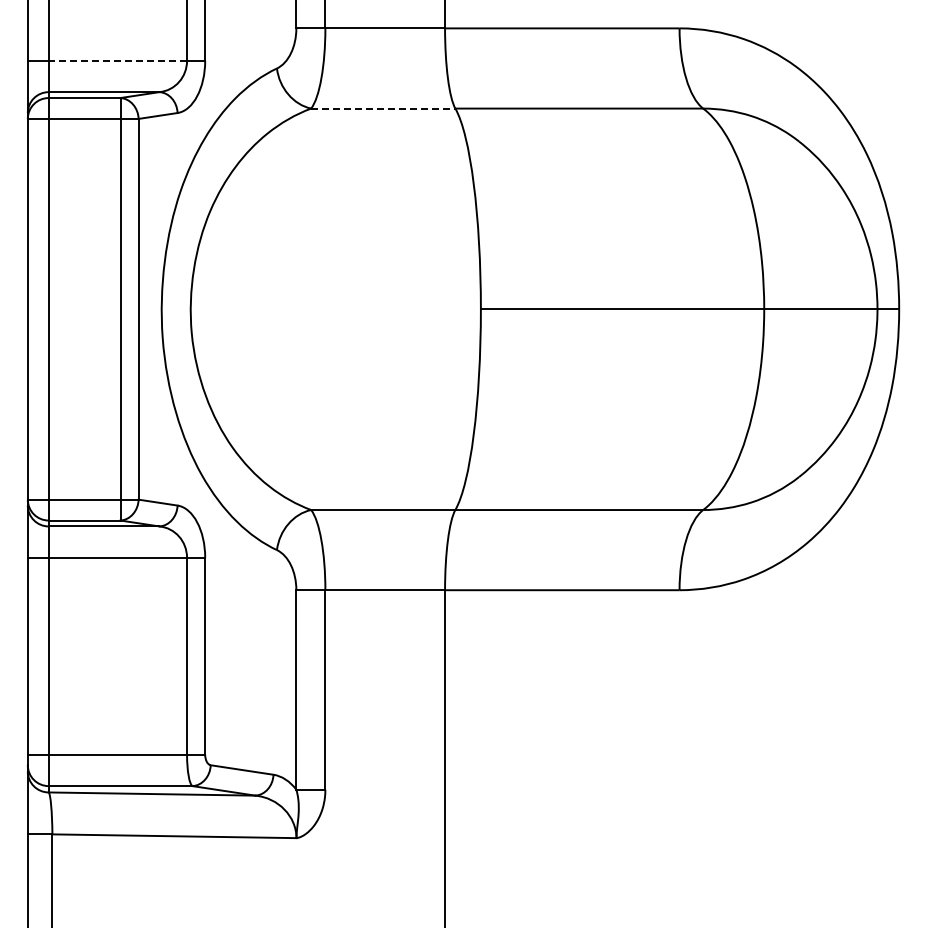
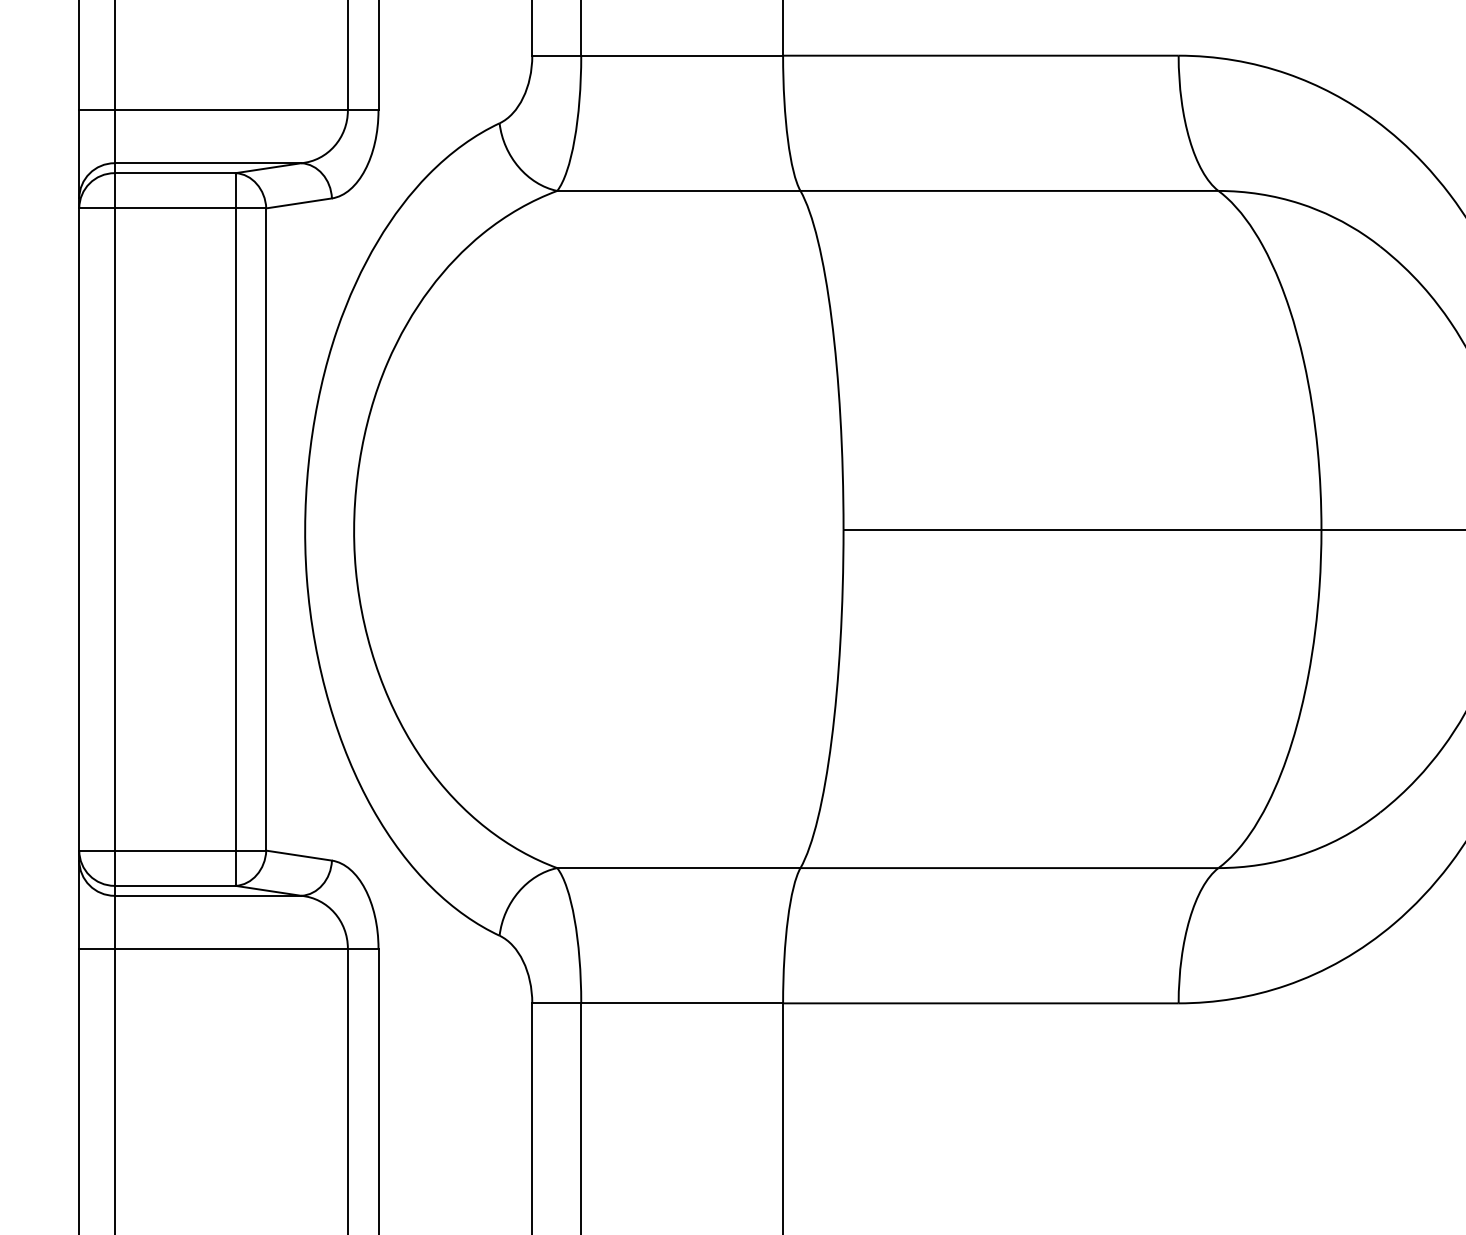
line: (117, 60) -> (230, 109), dashed -> solid
line: (383, 108) -> (679, 190), dashed -> solid

